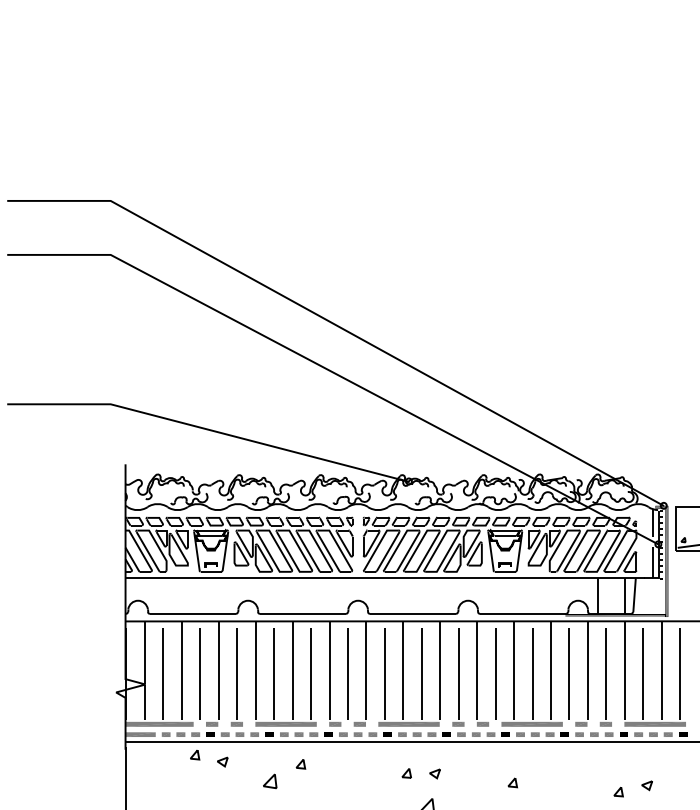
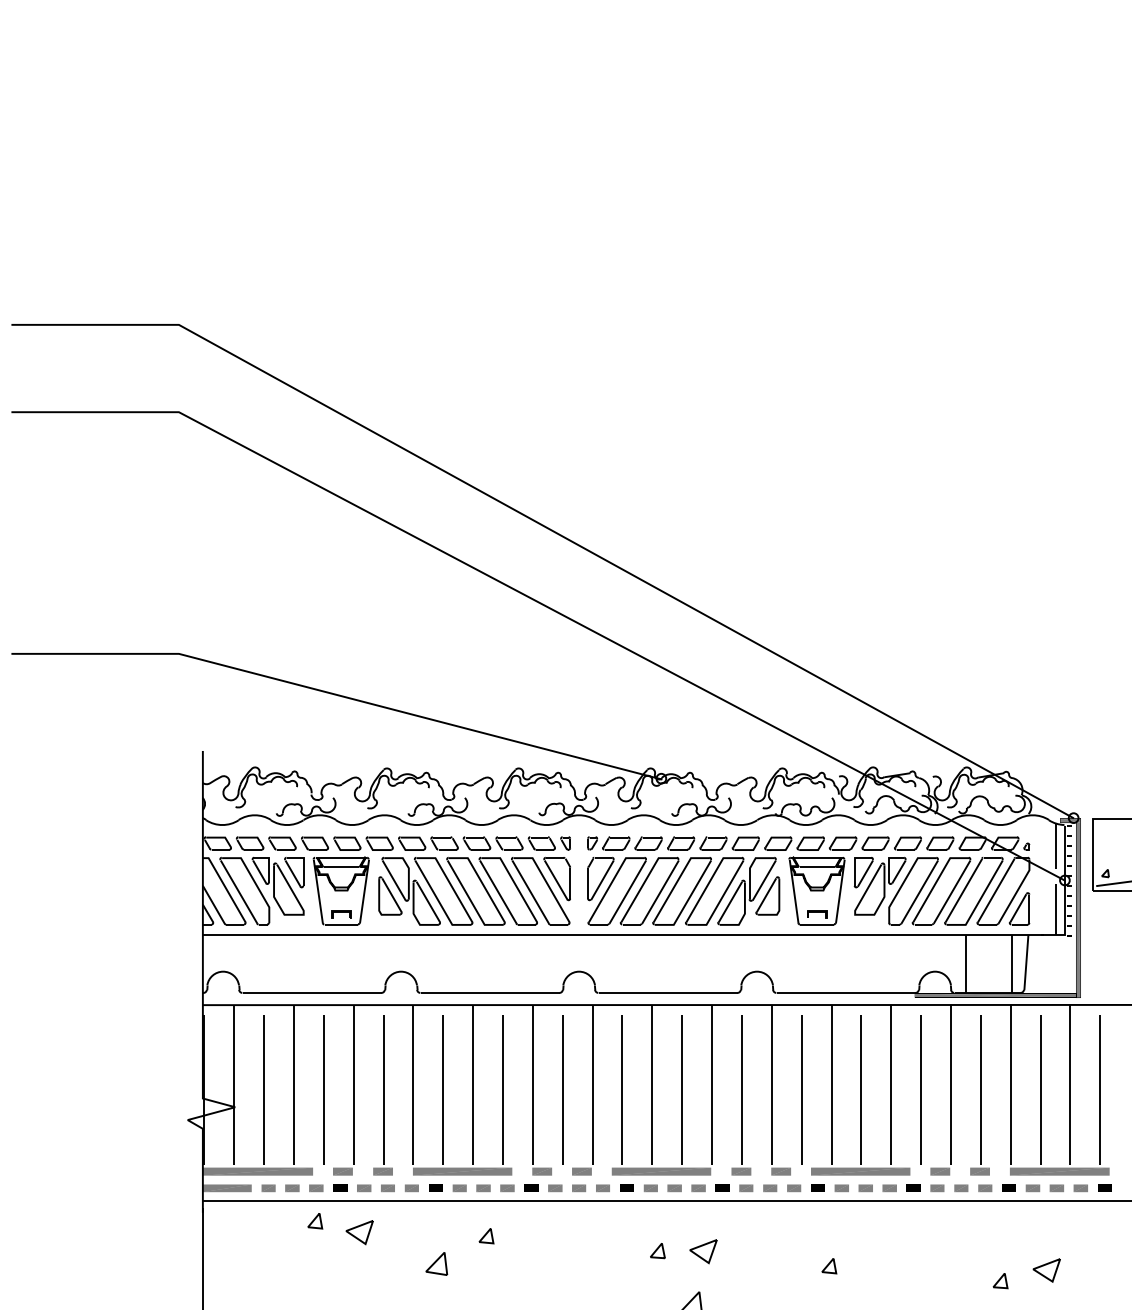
part: (222, 761) -> (359, 1231), size x1.6
part: (434, 773) -> (702, 1251), size x1.6
part: (646, 785) -> (1045, 1270), size x1.6

